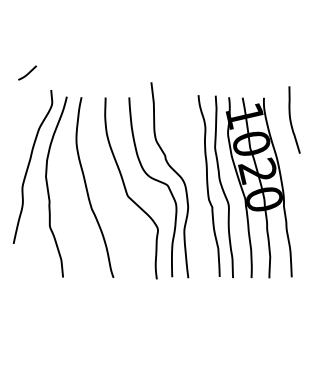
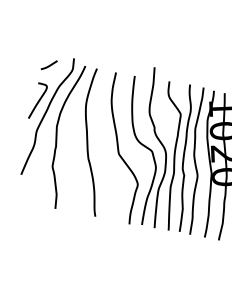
curve: (28, 72) -> (50, 64), moved
curve: (17, 150) -> (38, 101), added
curve: (194, 183) -> (173, 153), added

